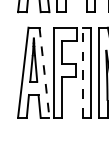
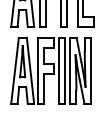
line: (82, 72) -> (58, 70), dashed -> solid
line: (44, 73) -> (30, 71), dashed -> solid

